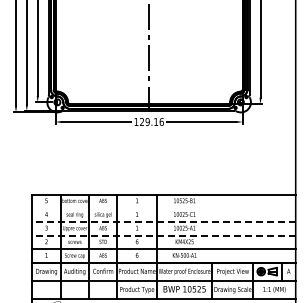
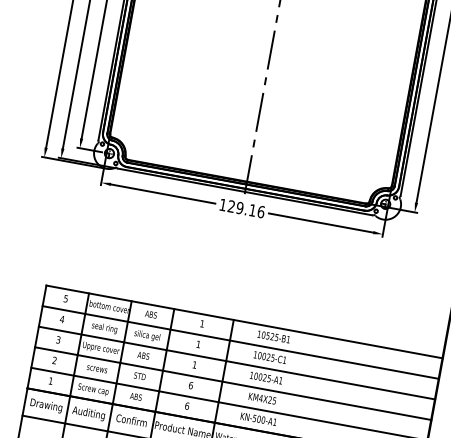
line: (163, 208) -> (239, 342), added
line: (164, 221) -> (237, 362), dashed -> solid
line: (164, 235) -> (233, 383), dashed -> solid

